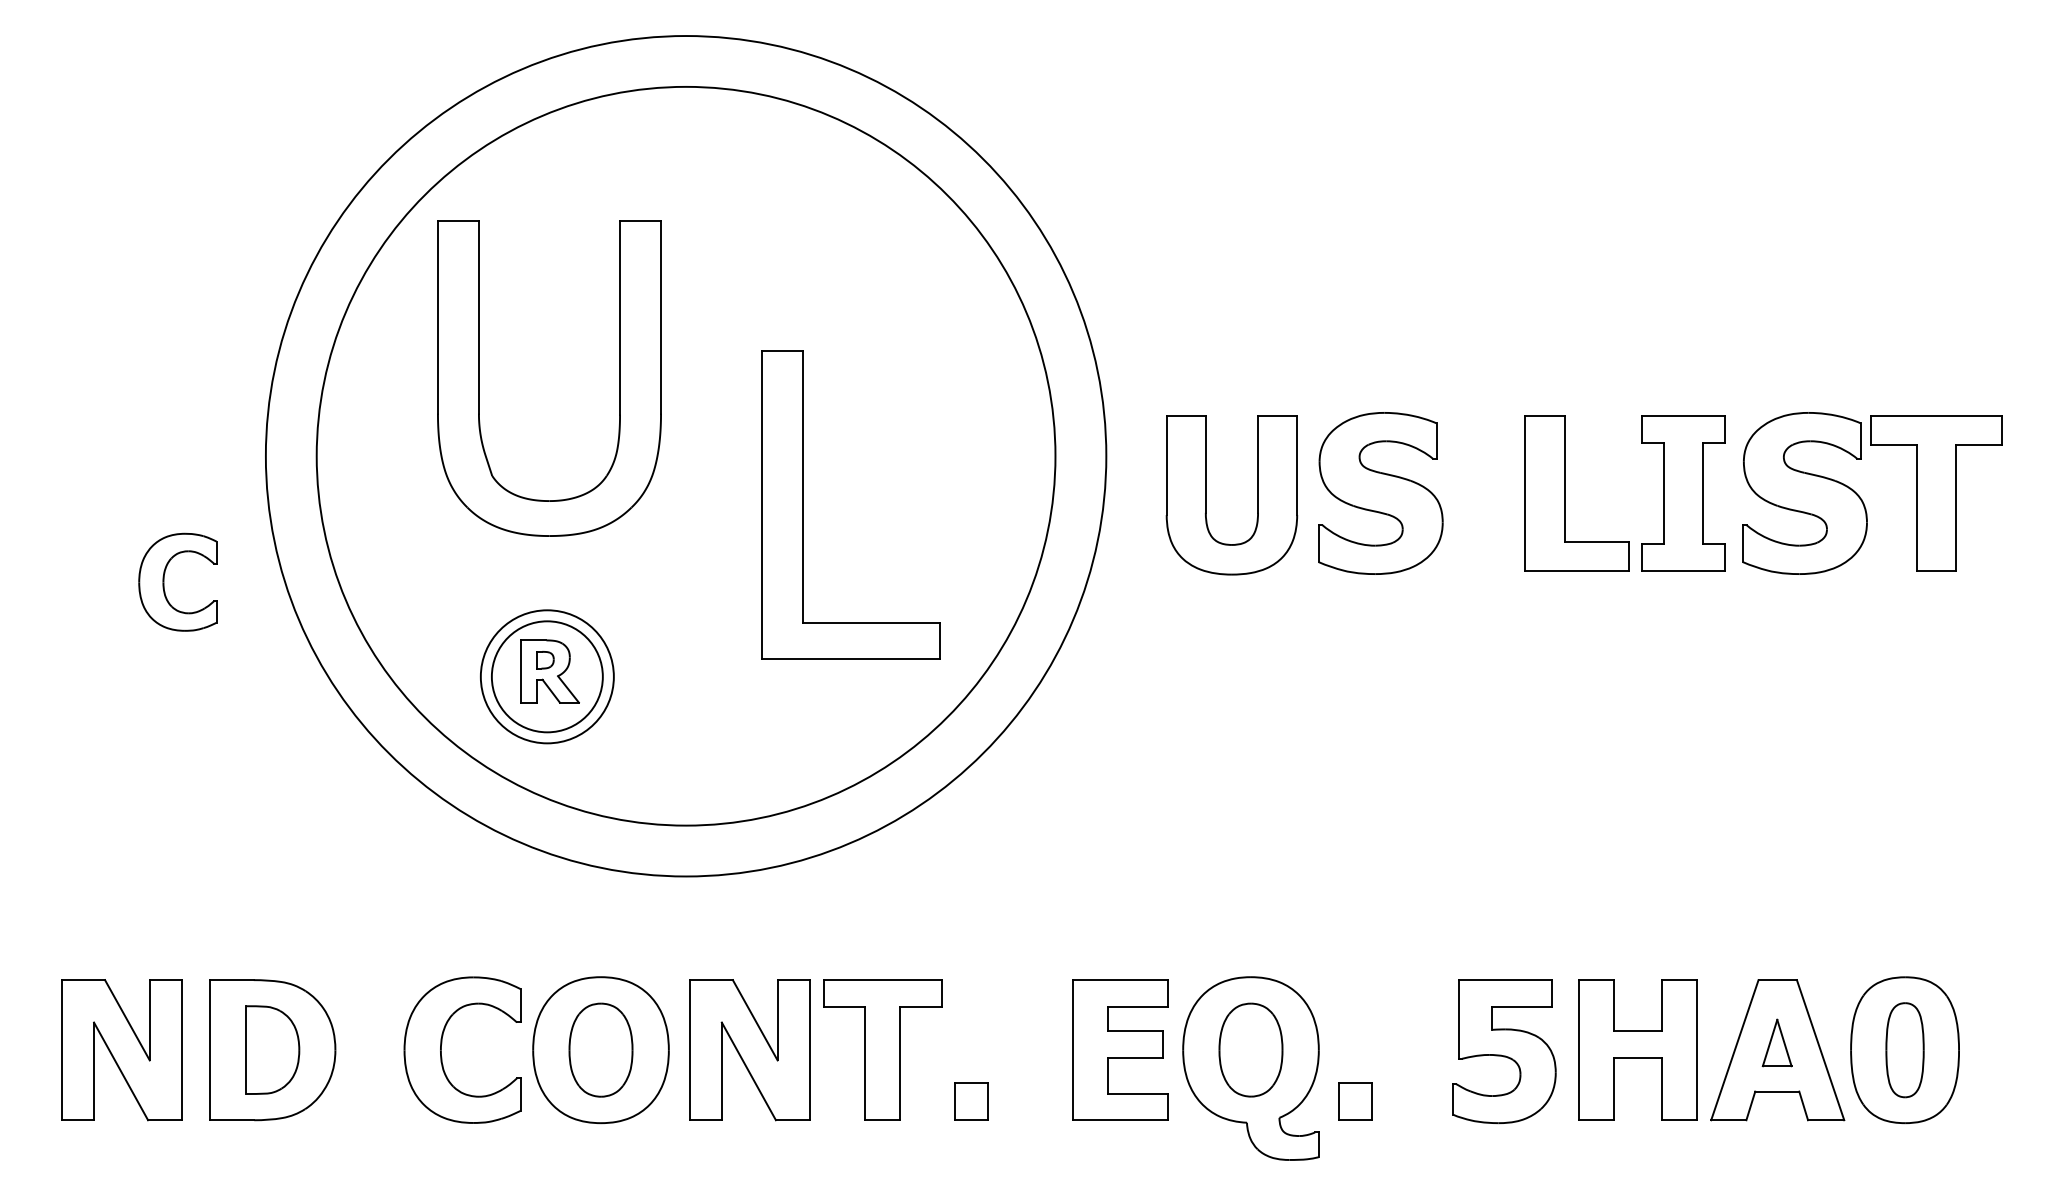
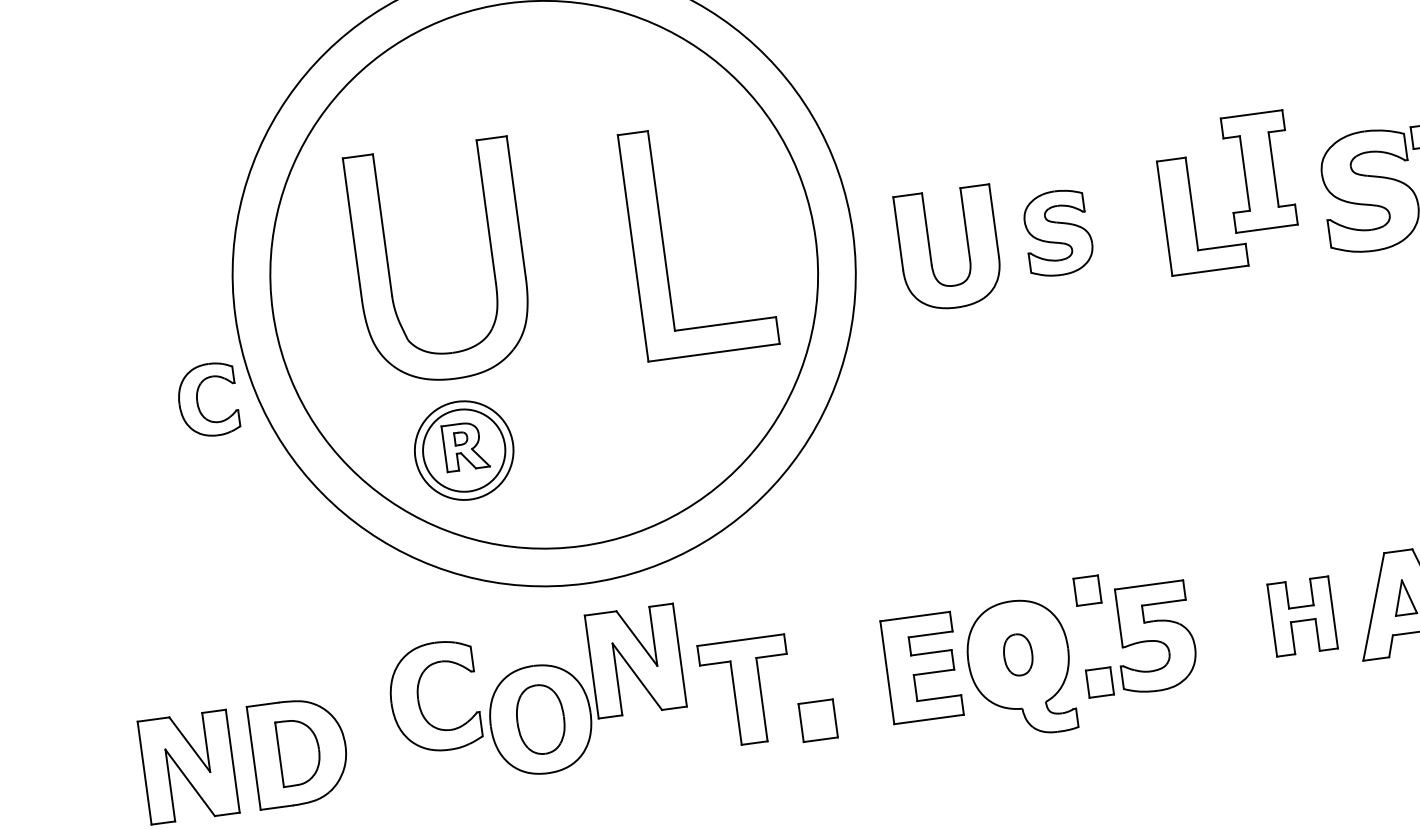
part: (479, 378) -> (388, 269), moved
part: (1380, 493) -> (1058, 233), size x0.7
part: (1683, 493) -> (1259, 171), moved
part: (803, 504) -> (663, 243), moved
part: (164, 581) -> (198, 401), moved
part: (1355, 976) -> (1087, 590), added
part: (442, 1043) -> (418, 694), moved
part: (1250, 1049) -> (1017, 654), size x0.6
part: (1637, 1049) -> (1302, 616), size x0.7
part: (749, 1050) -> (635, 661), moved
part: (1504, 1051) -> (1155, 637), moved
part: (971, 1101) -> (818, 720), size x1.4

